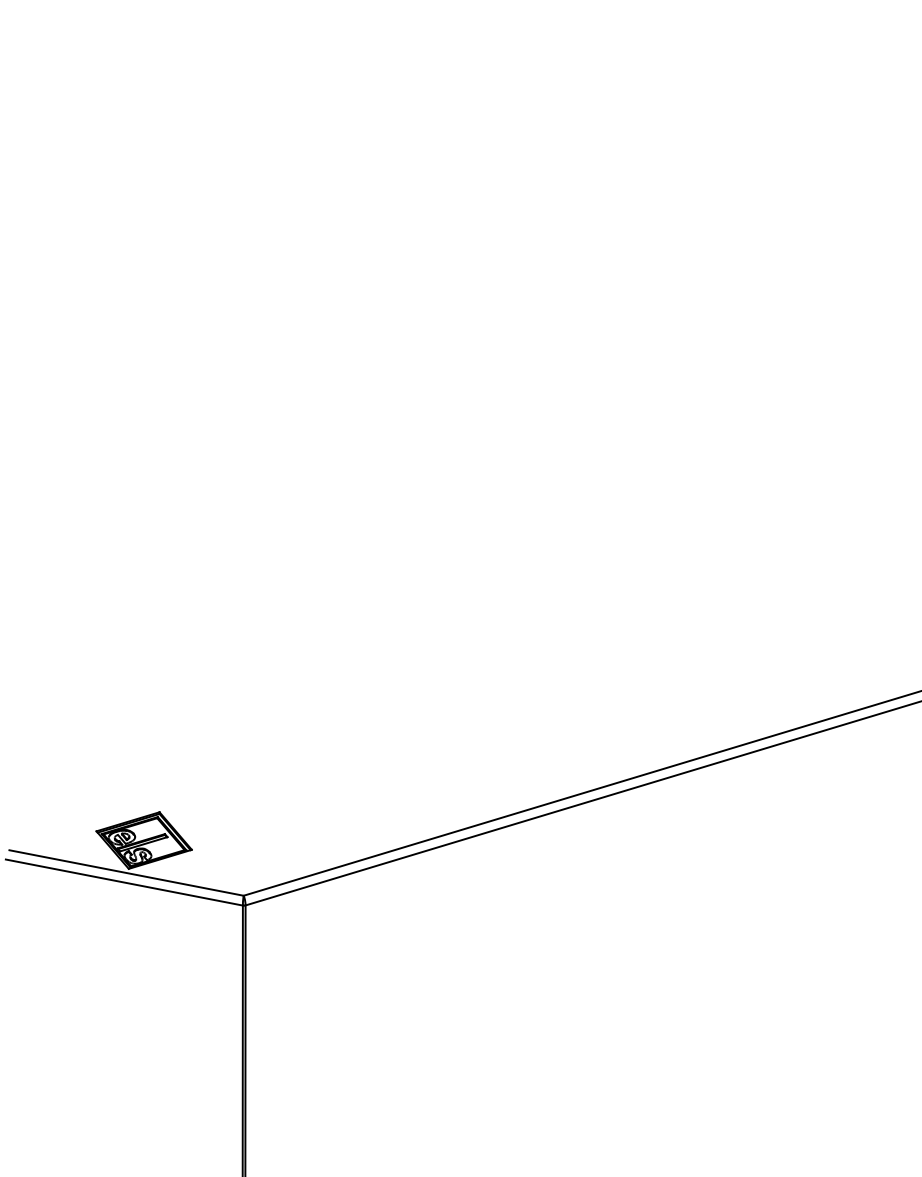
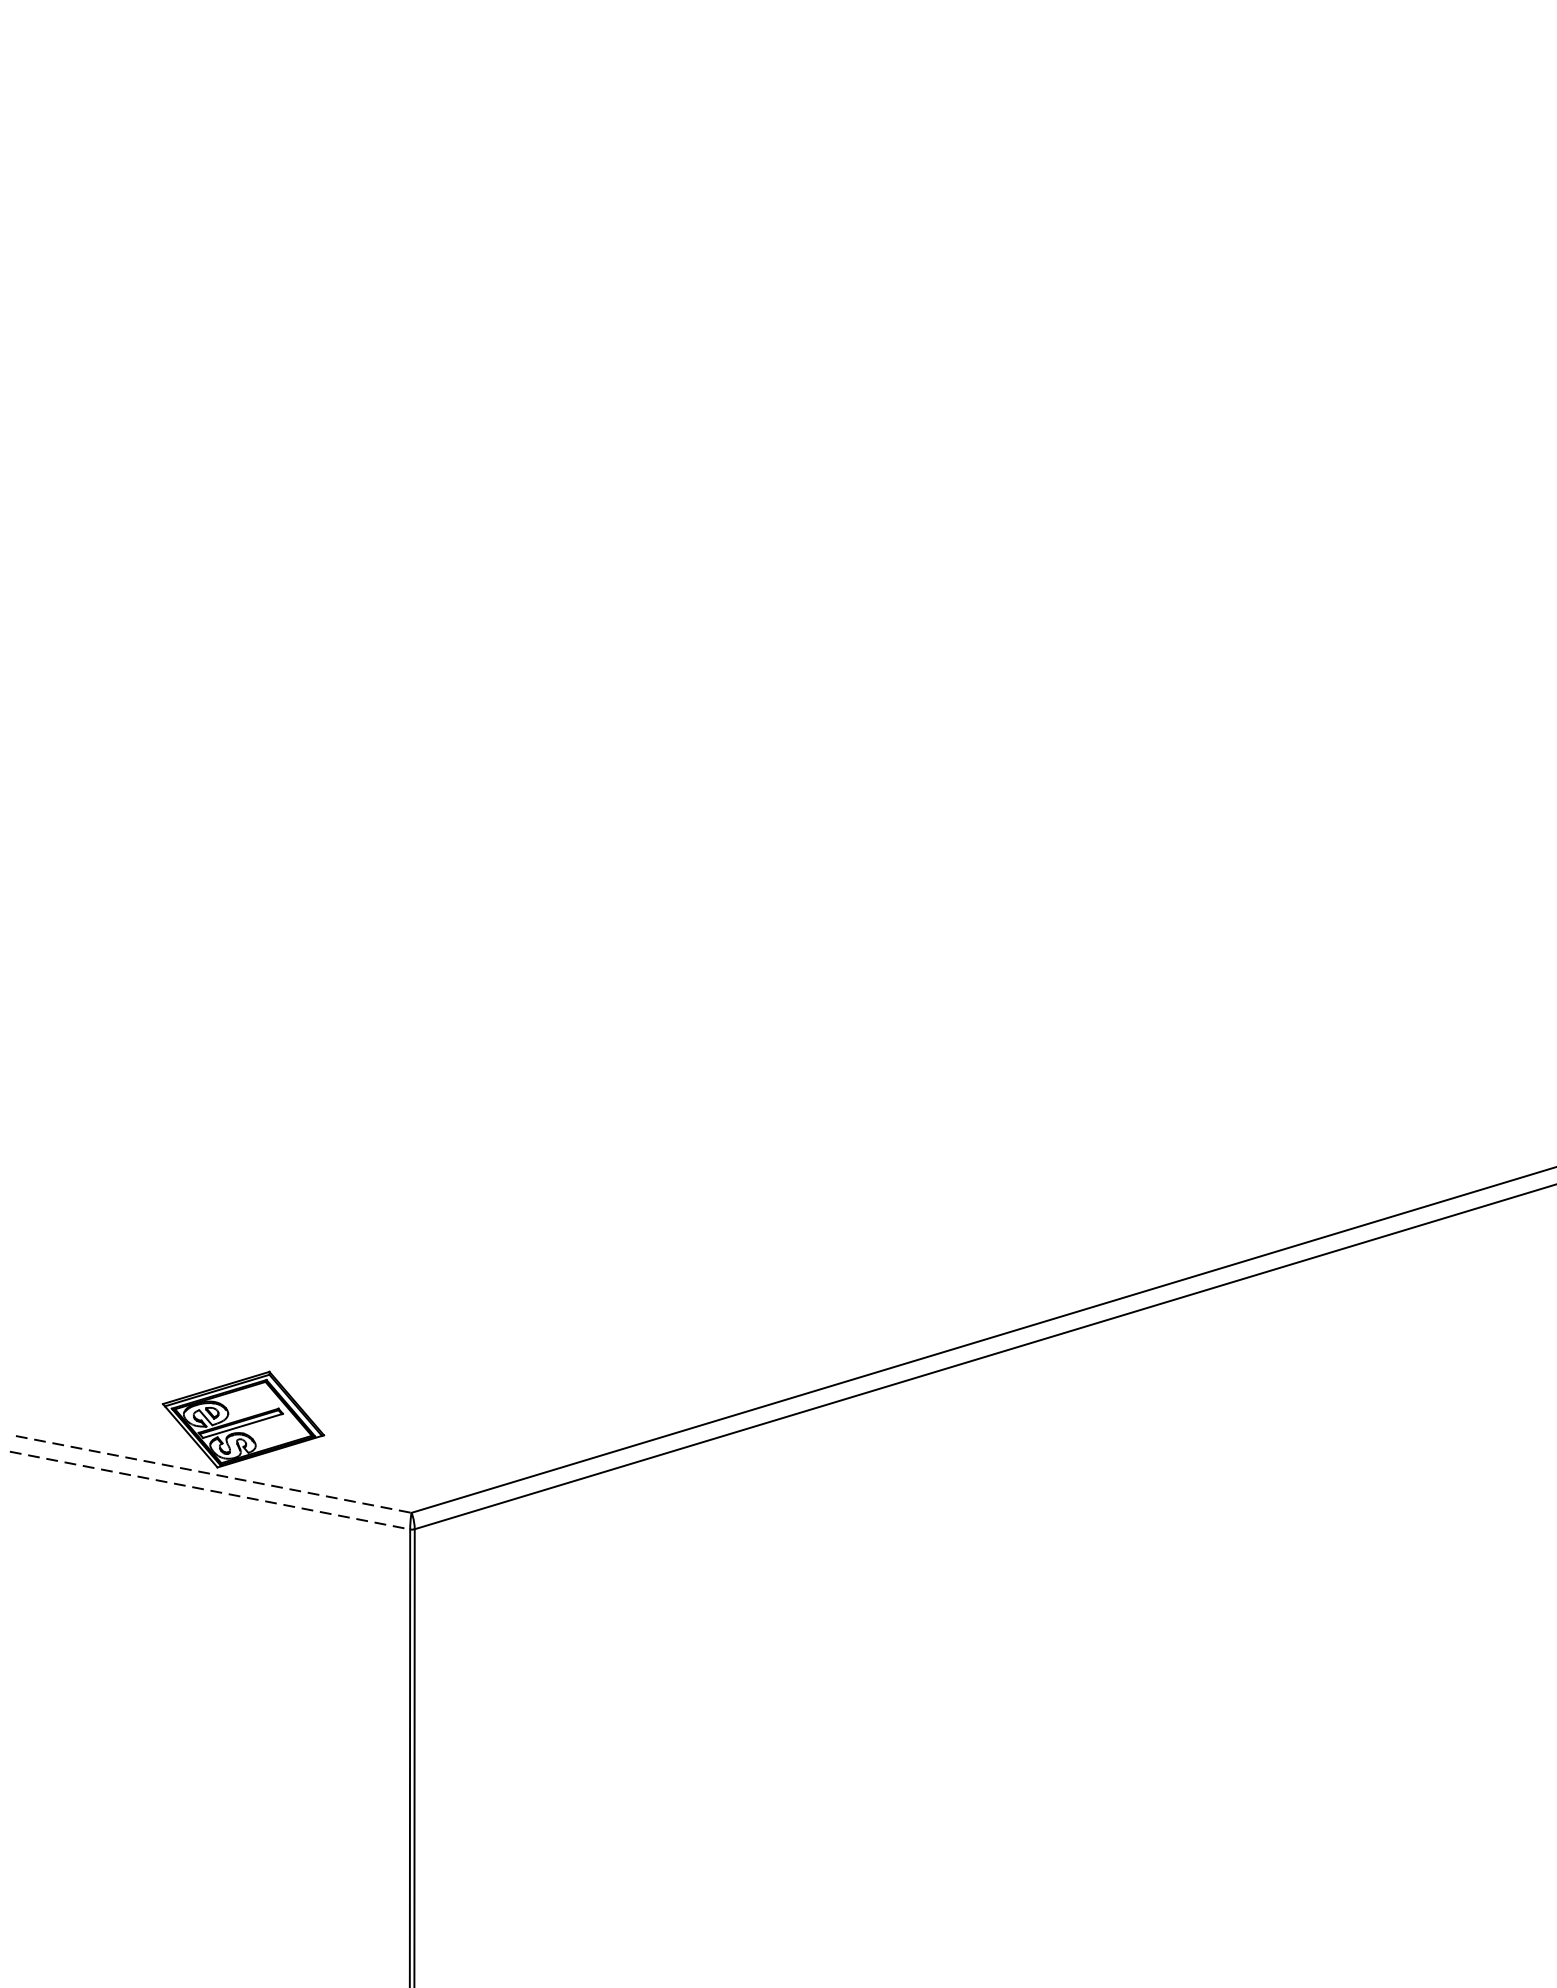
line: (127, 873) -> (215, 1475), solid -> dashed
line: (124, 882) -> (210, 1490), solid -> dashed

